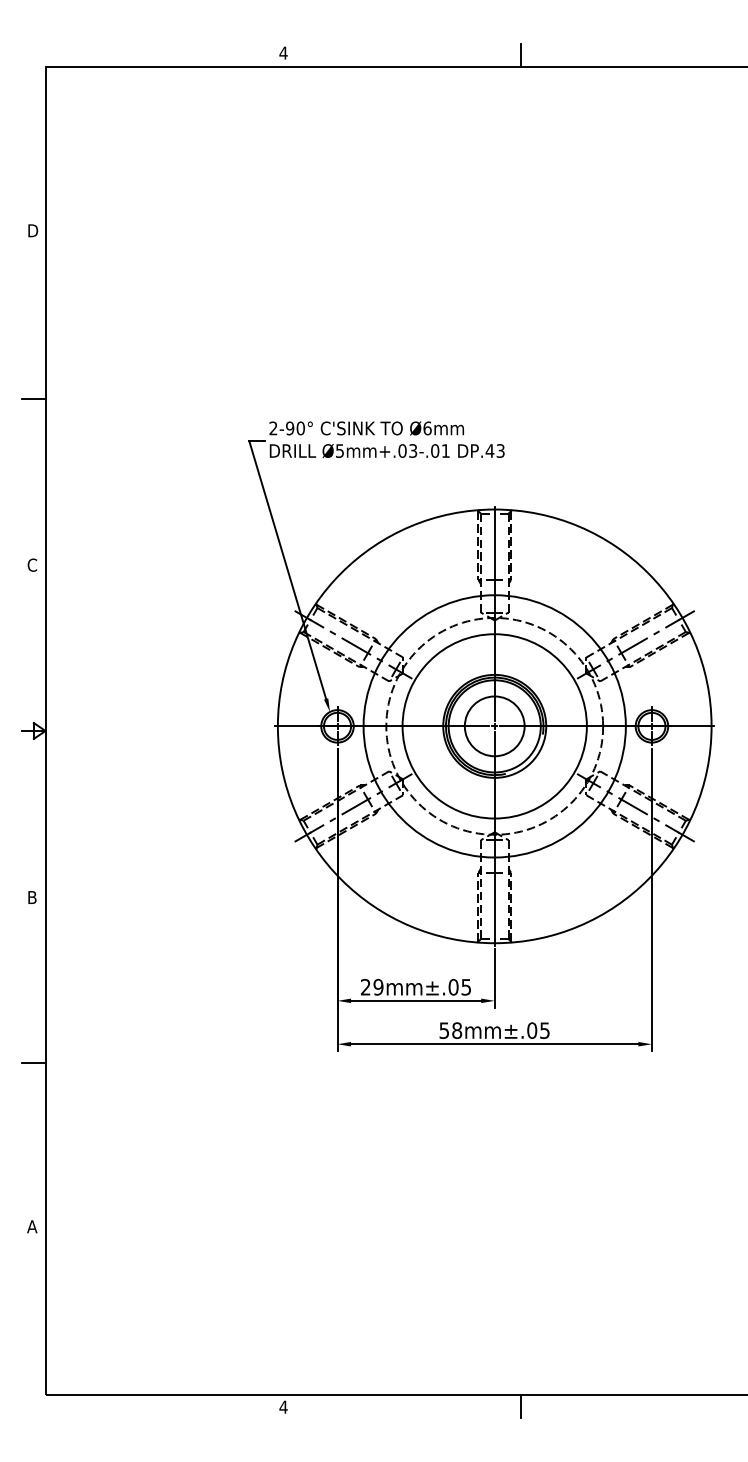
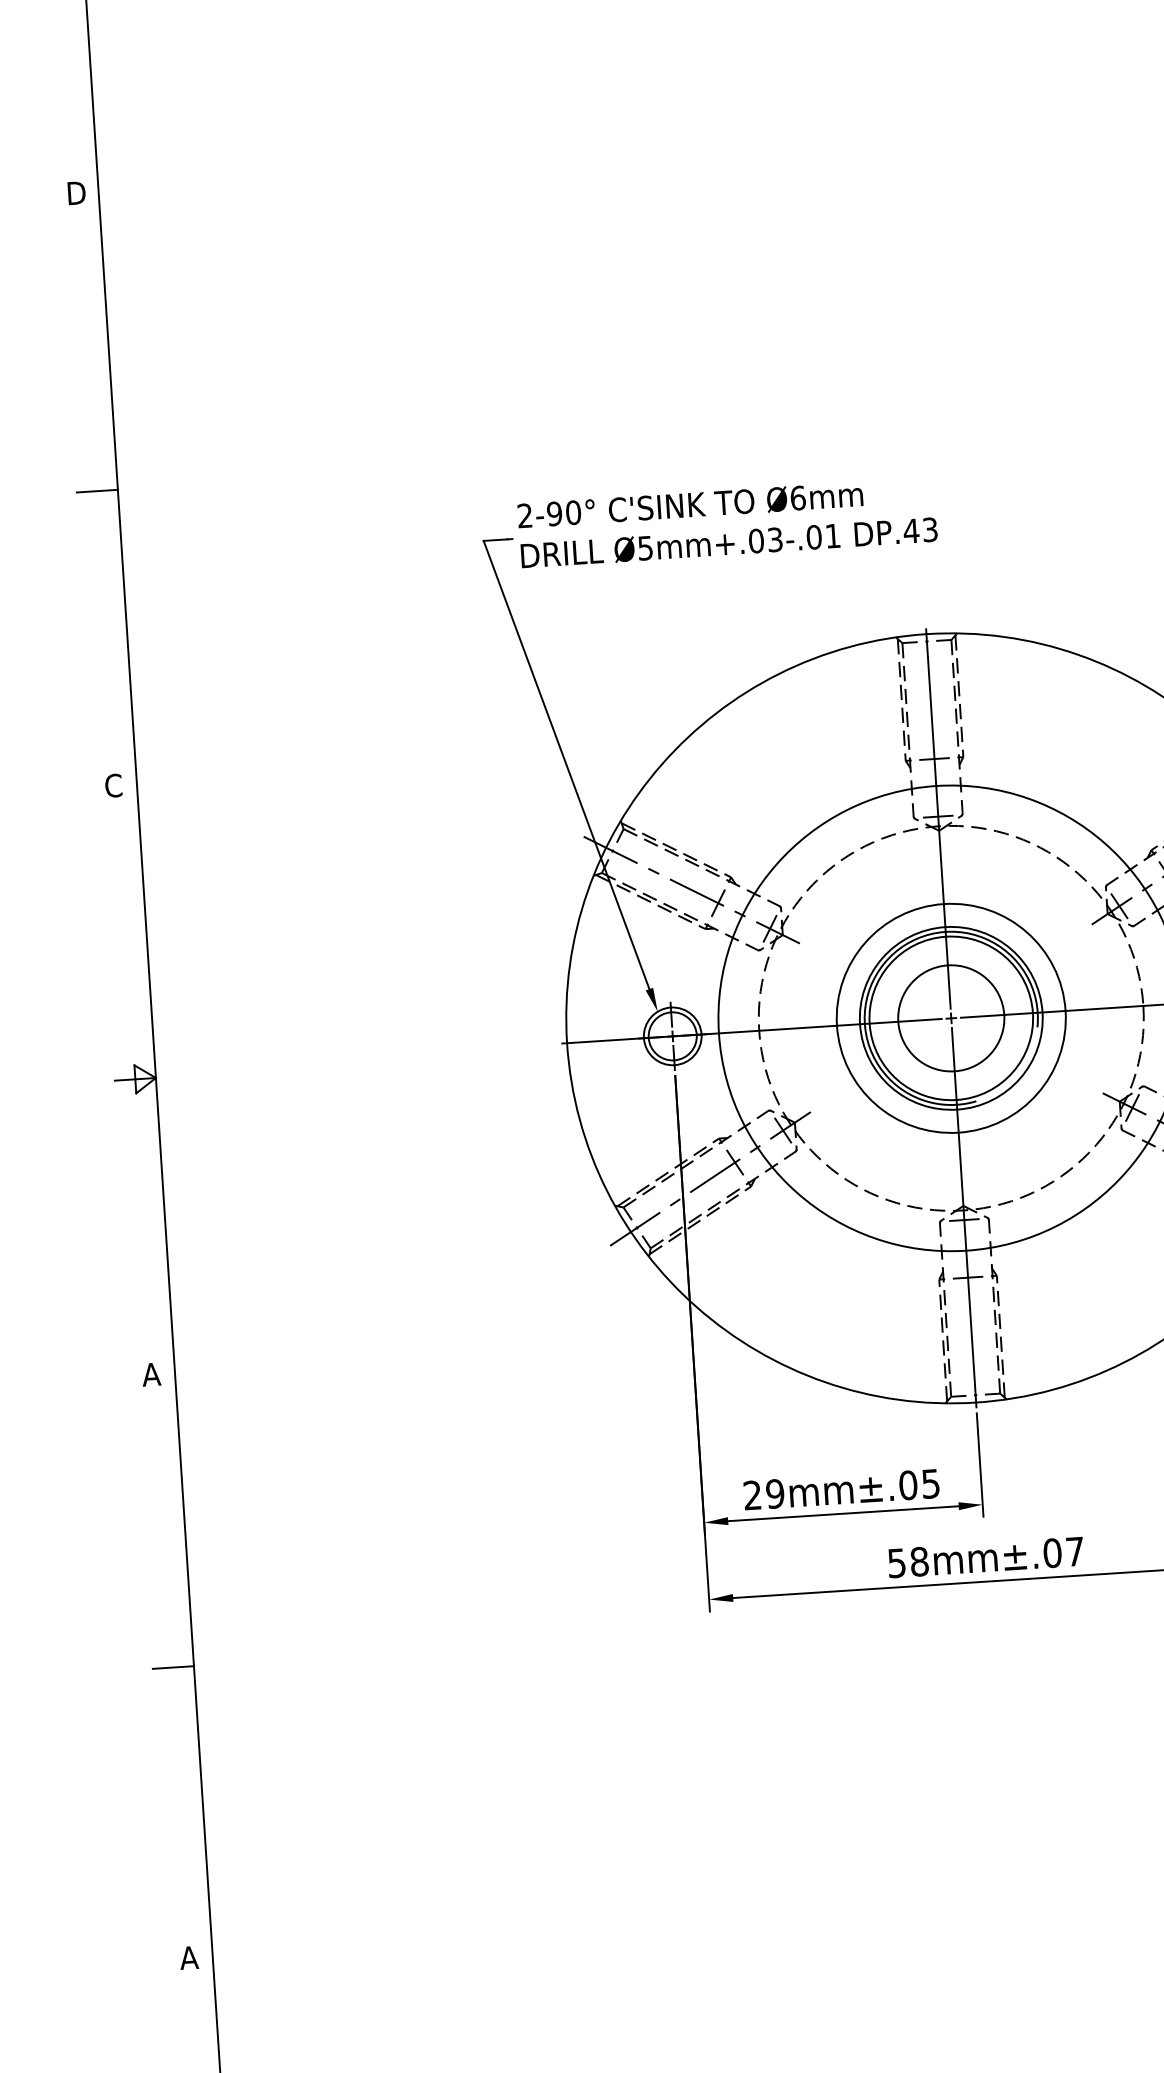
circle: (494, 726) -> (950, 1018), size x0.7
text: (32, 897) -> (151, 1374), B -> A
text: (544, 1030) -> (1074, 1551), 58mm±.05 -> 58mm±.07

